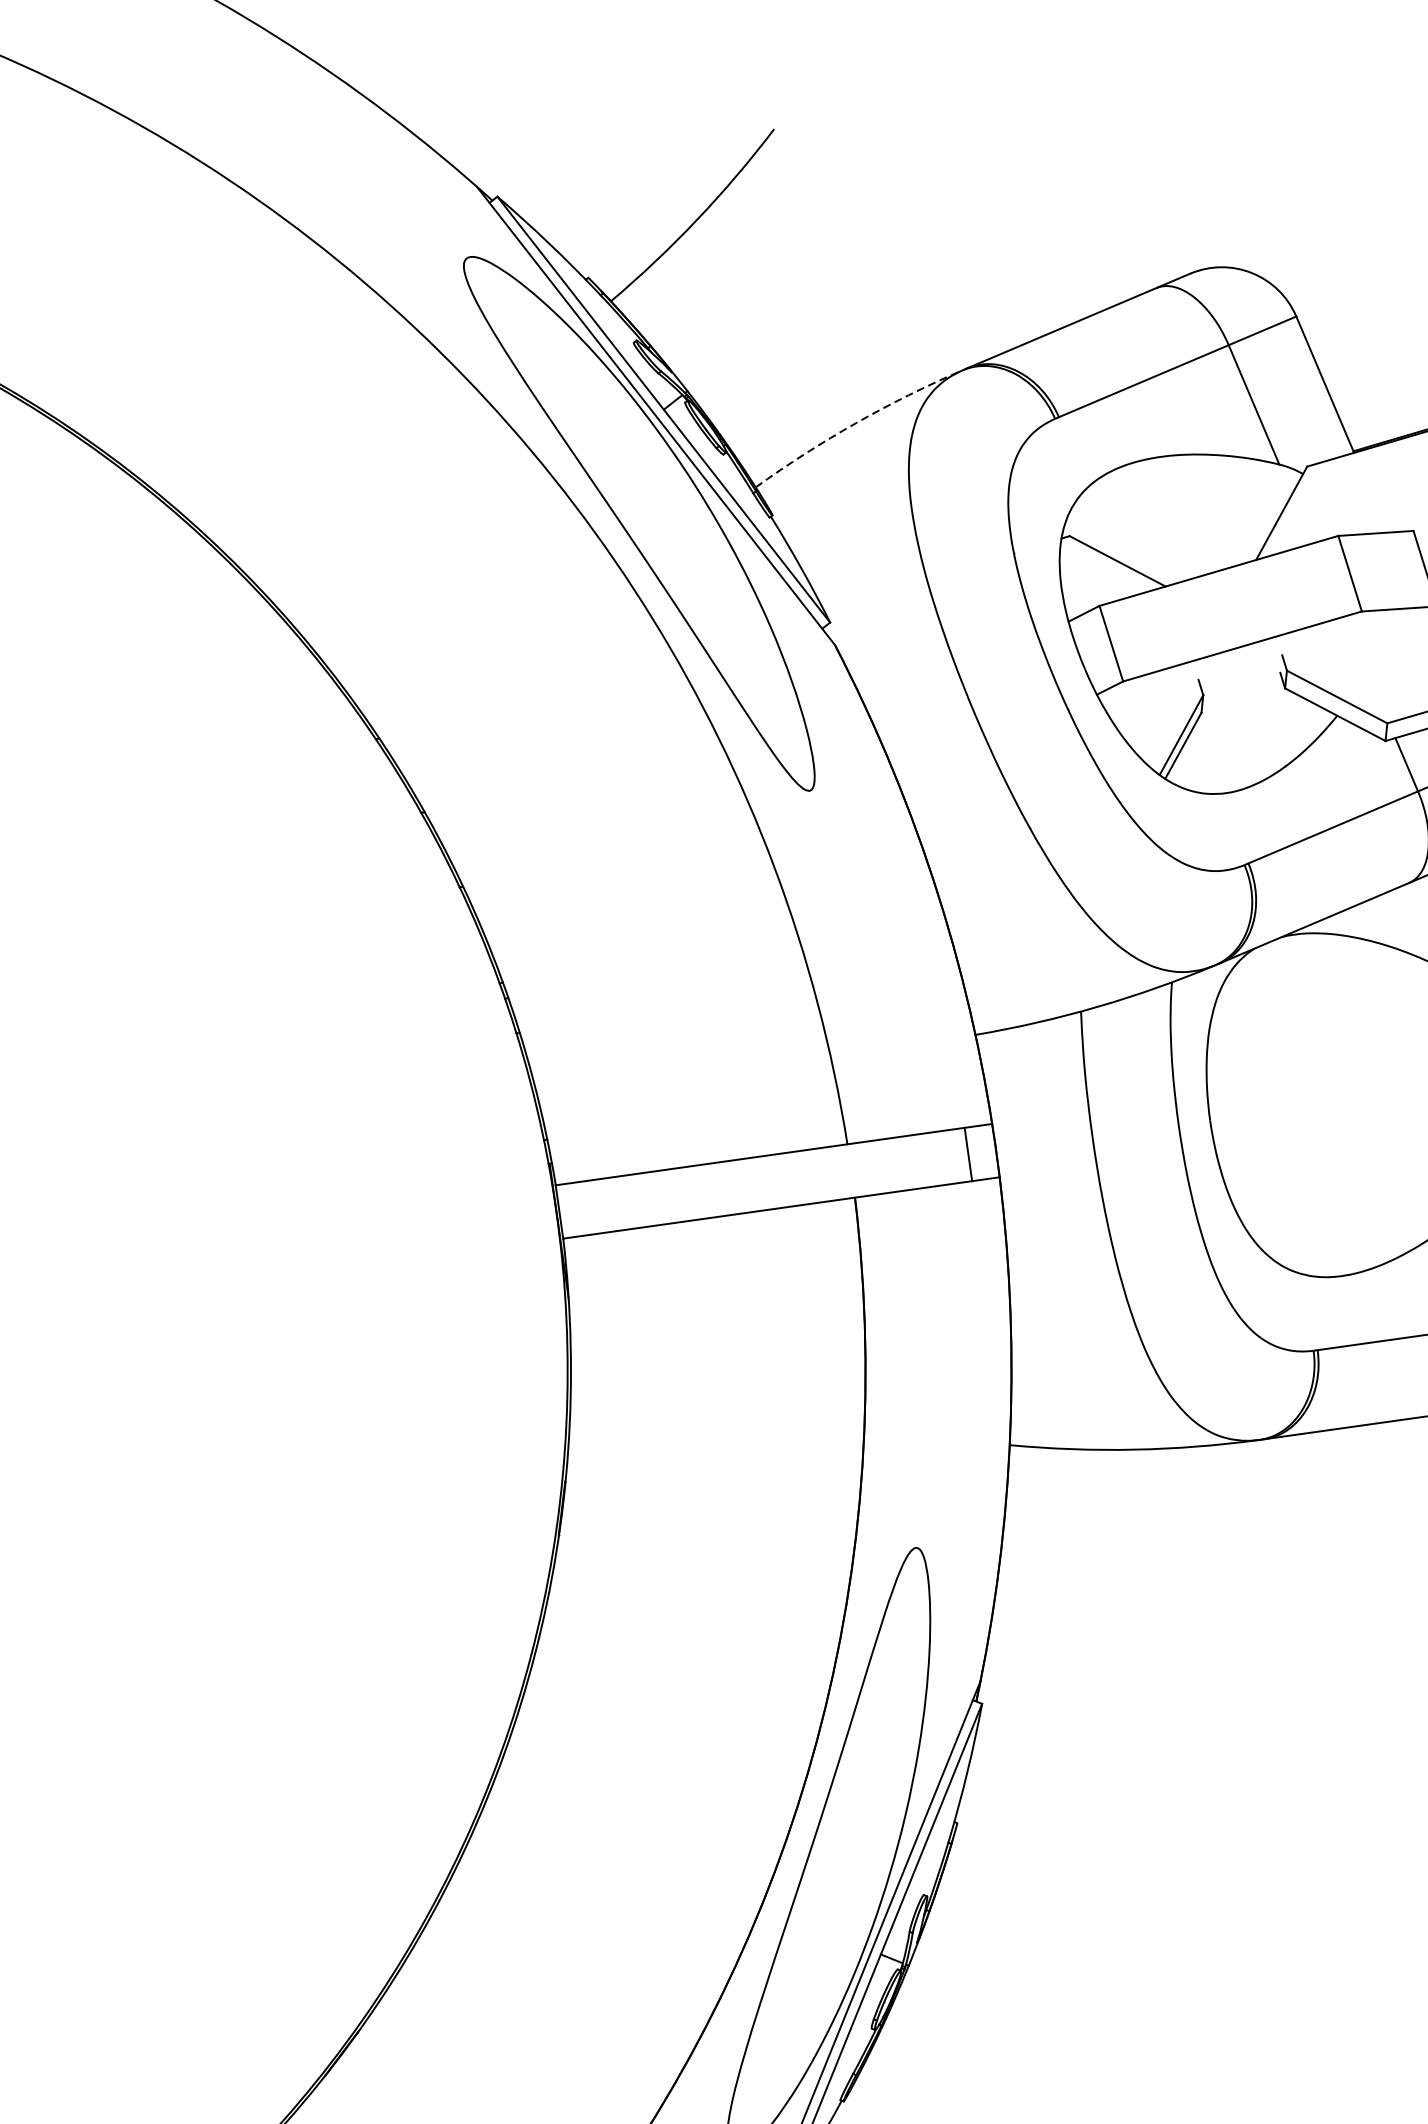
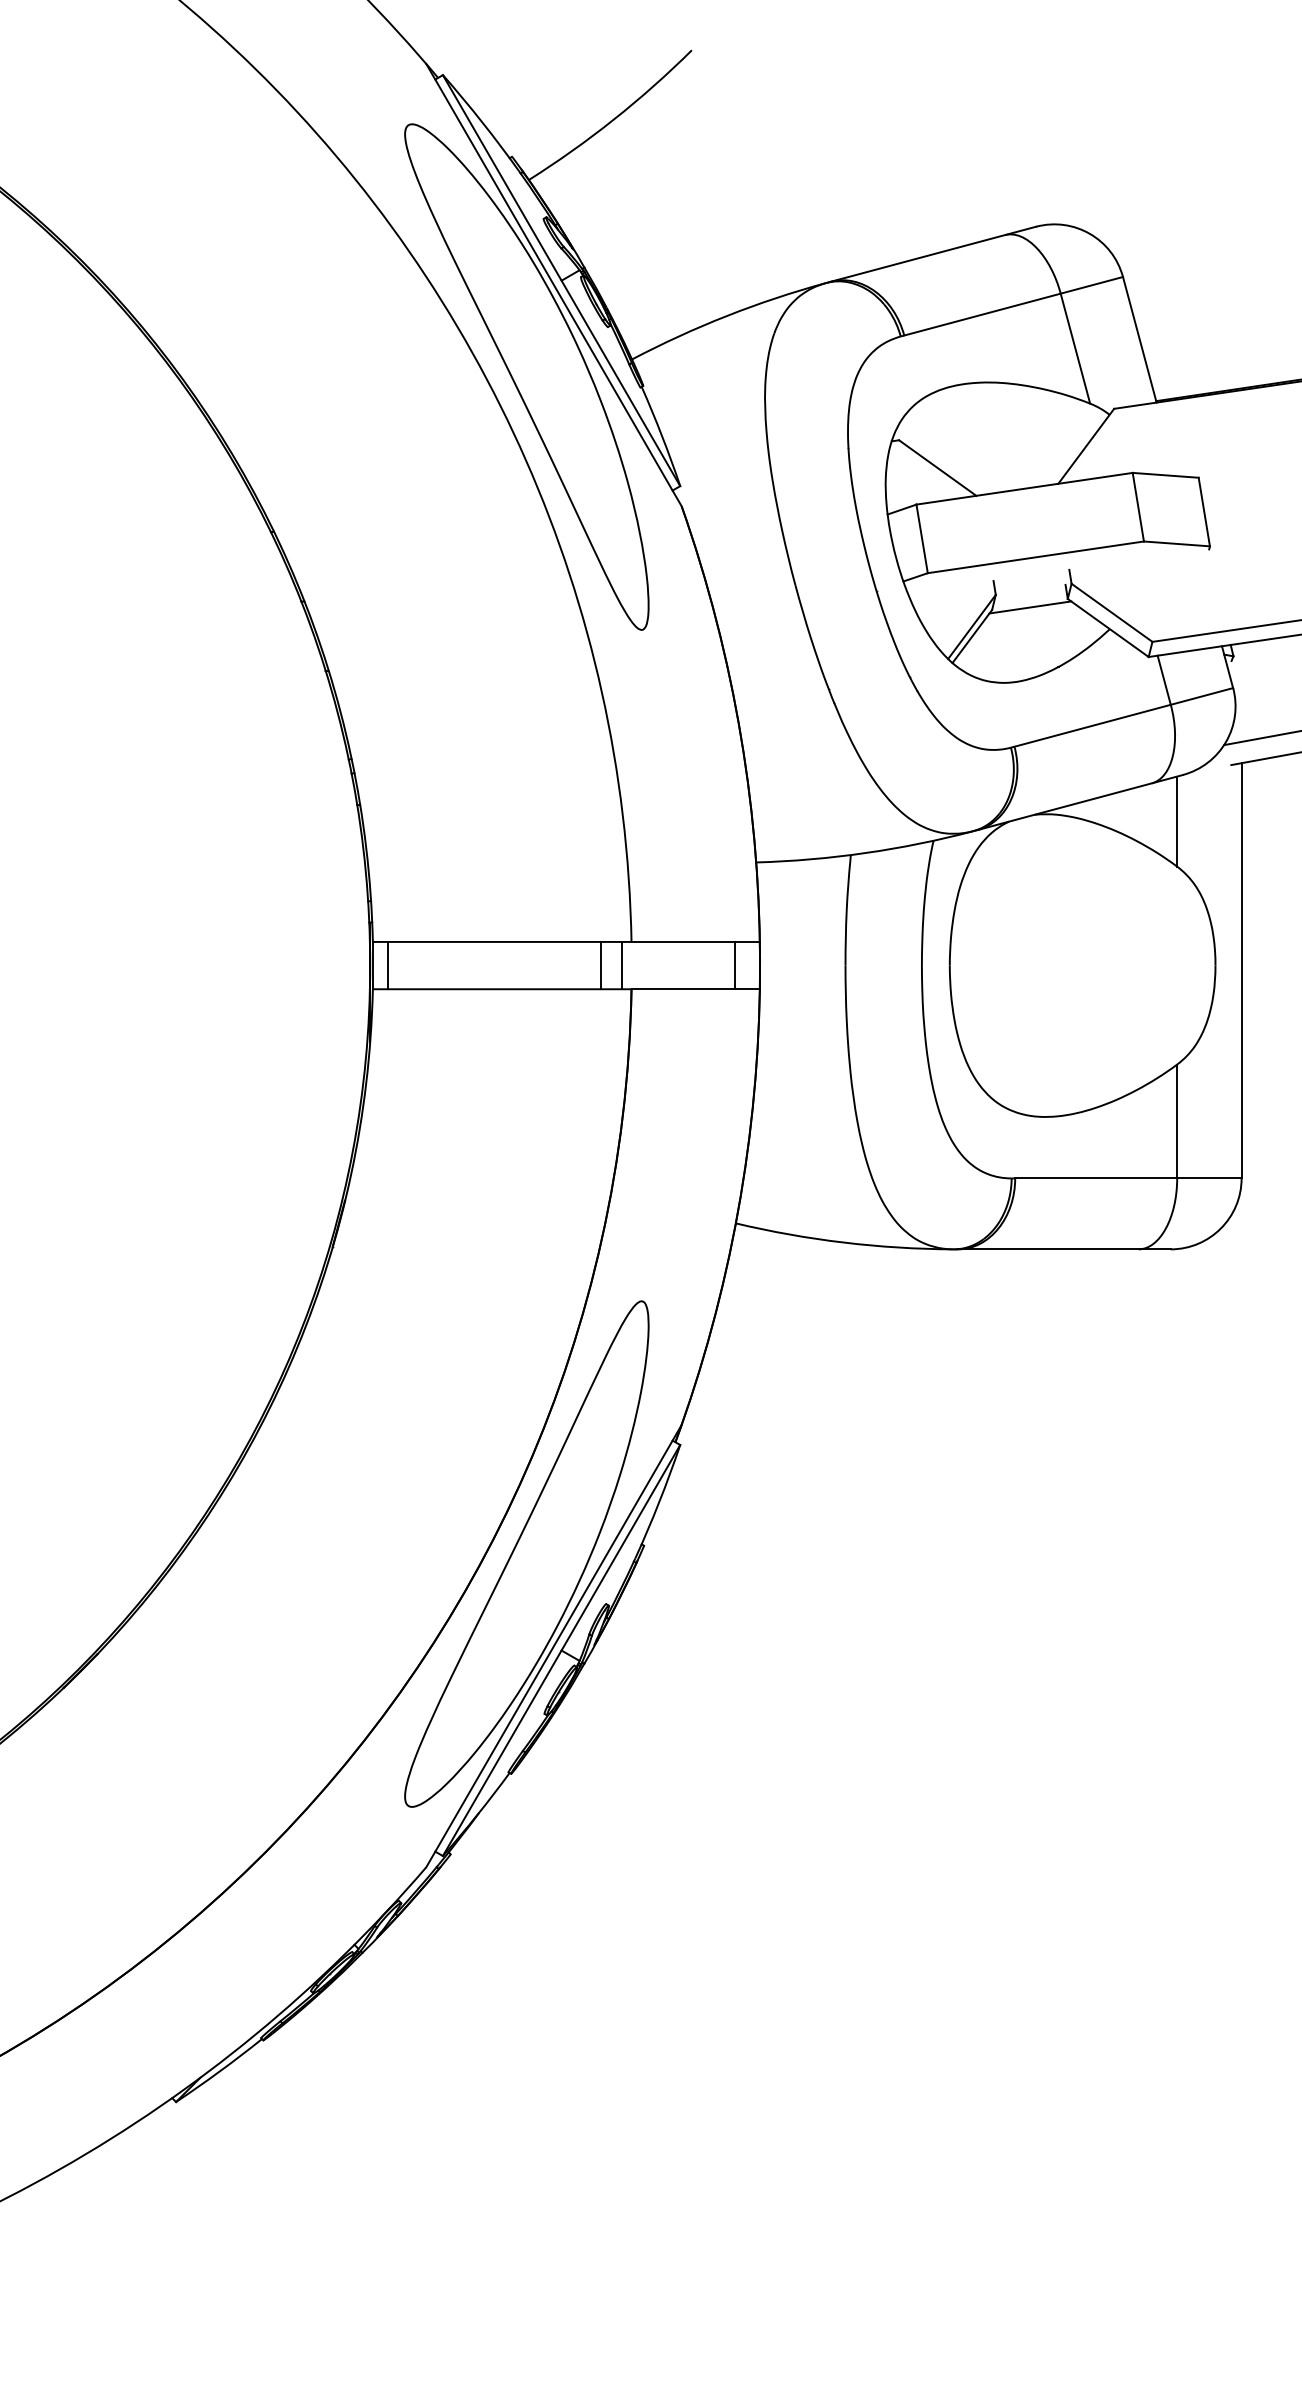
arc: (856, 422) -> (727, 315), dashed -> solid
line: (1244, 703) -> (1030, 607), added
line: (839, 1172) -> (621, 965), added
line: (816, 1175) -> (600, 965), added
line: (577, 1209) -> (388, 965), added

